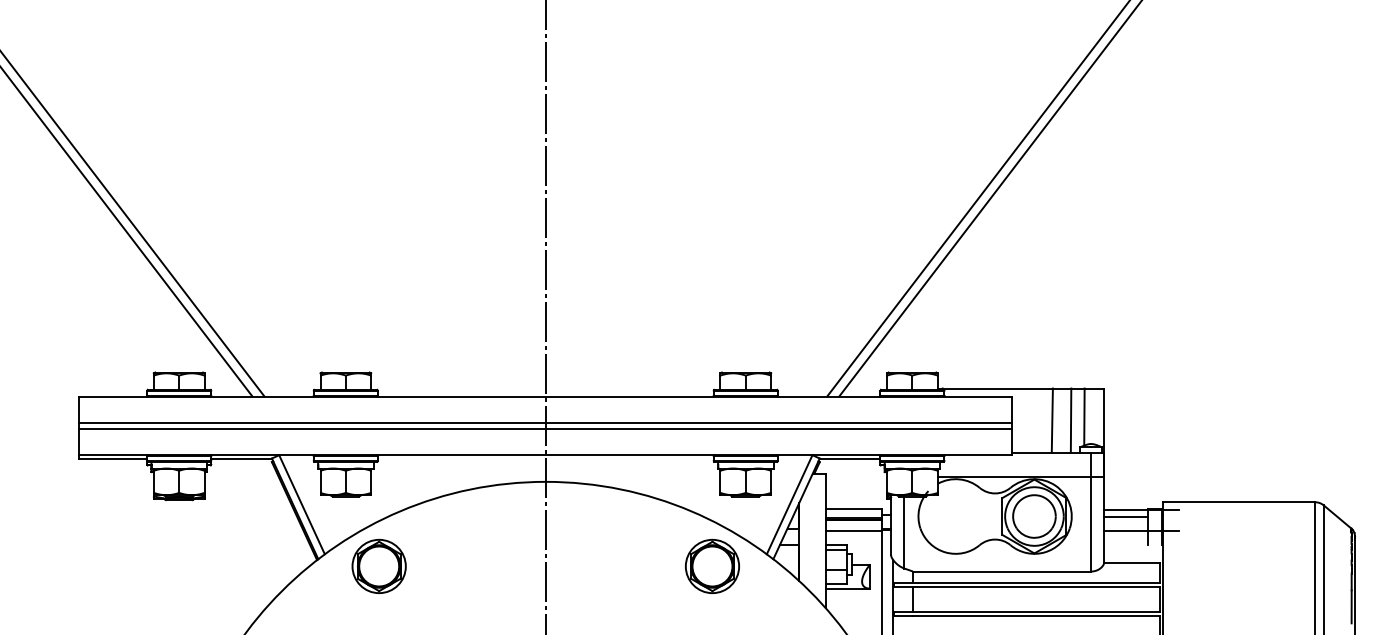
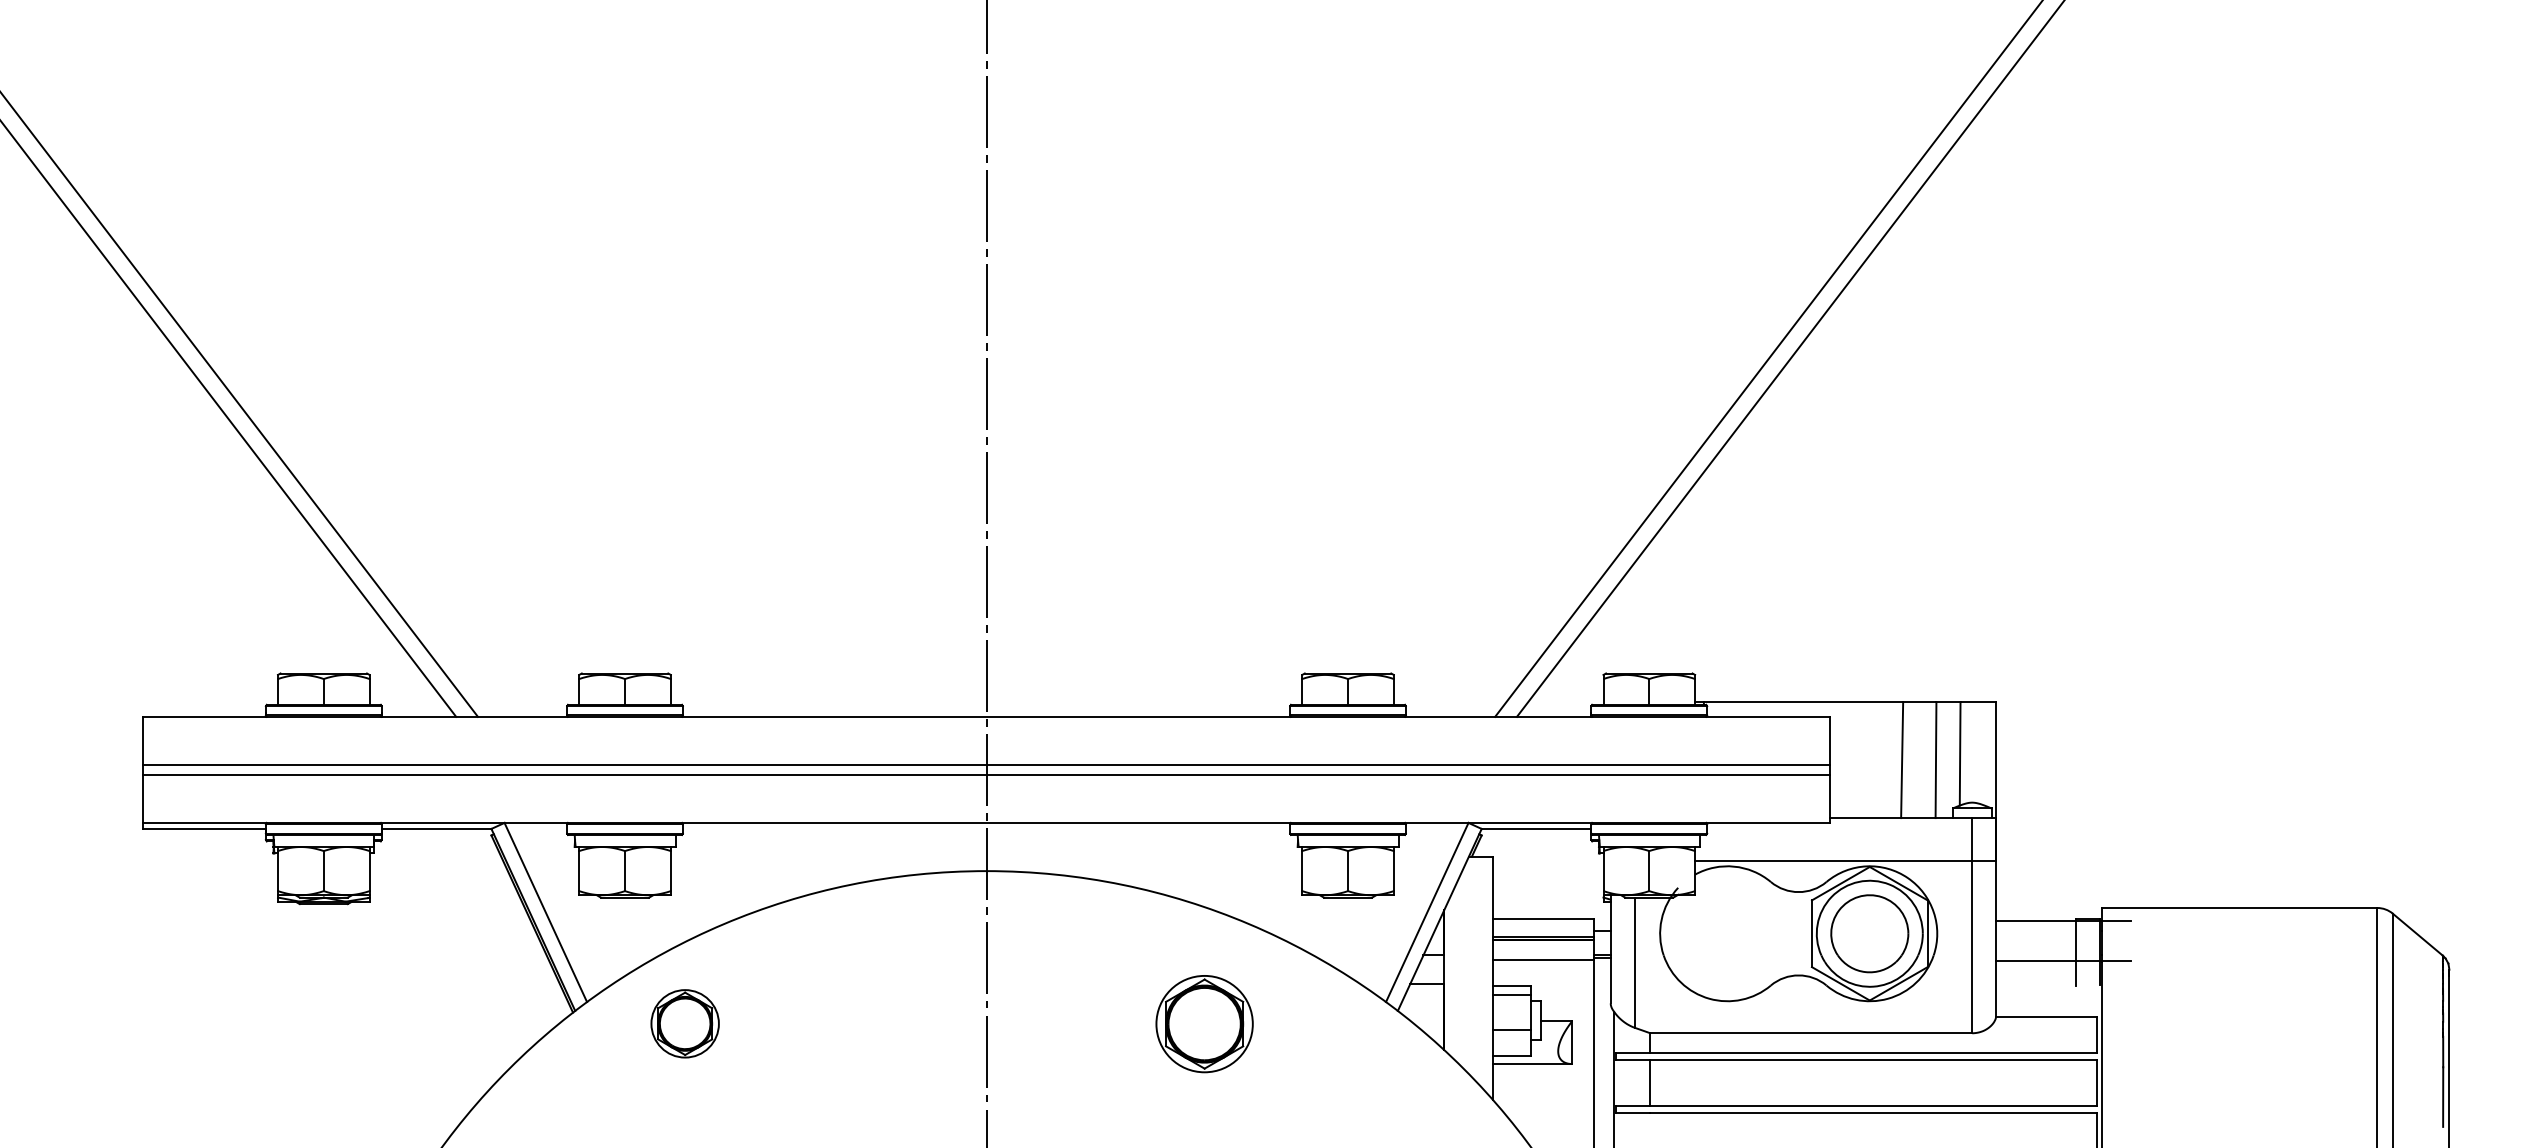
line: (1126, 516) -> (2036, 933), removed
part: (378, 565) -> (684, 1022), size x0.7
part: (712, 565) -> (1204, 1022), moved

